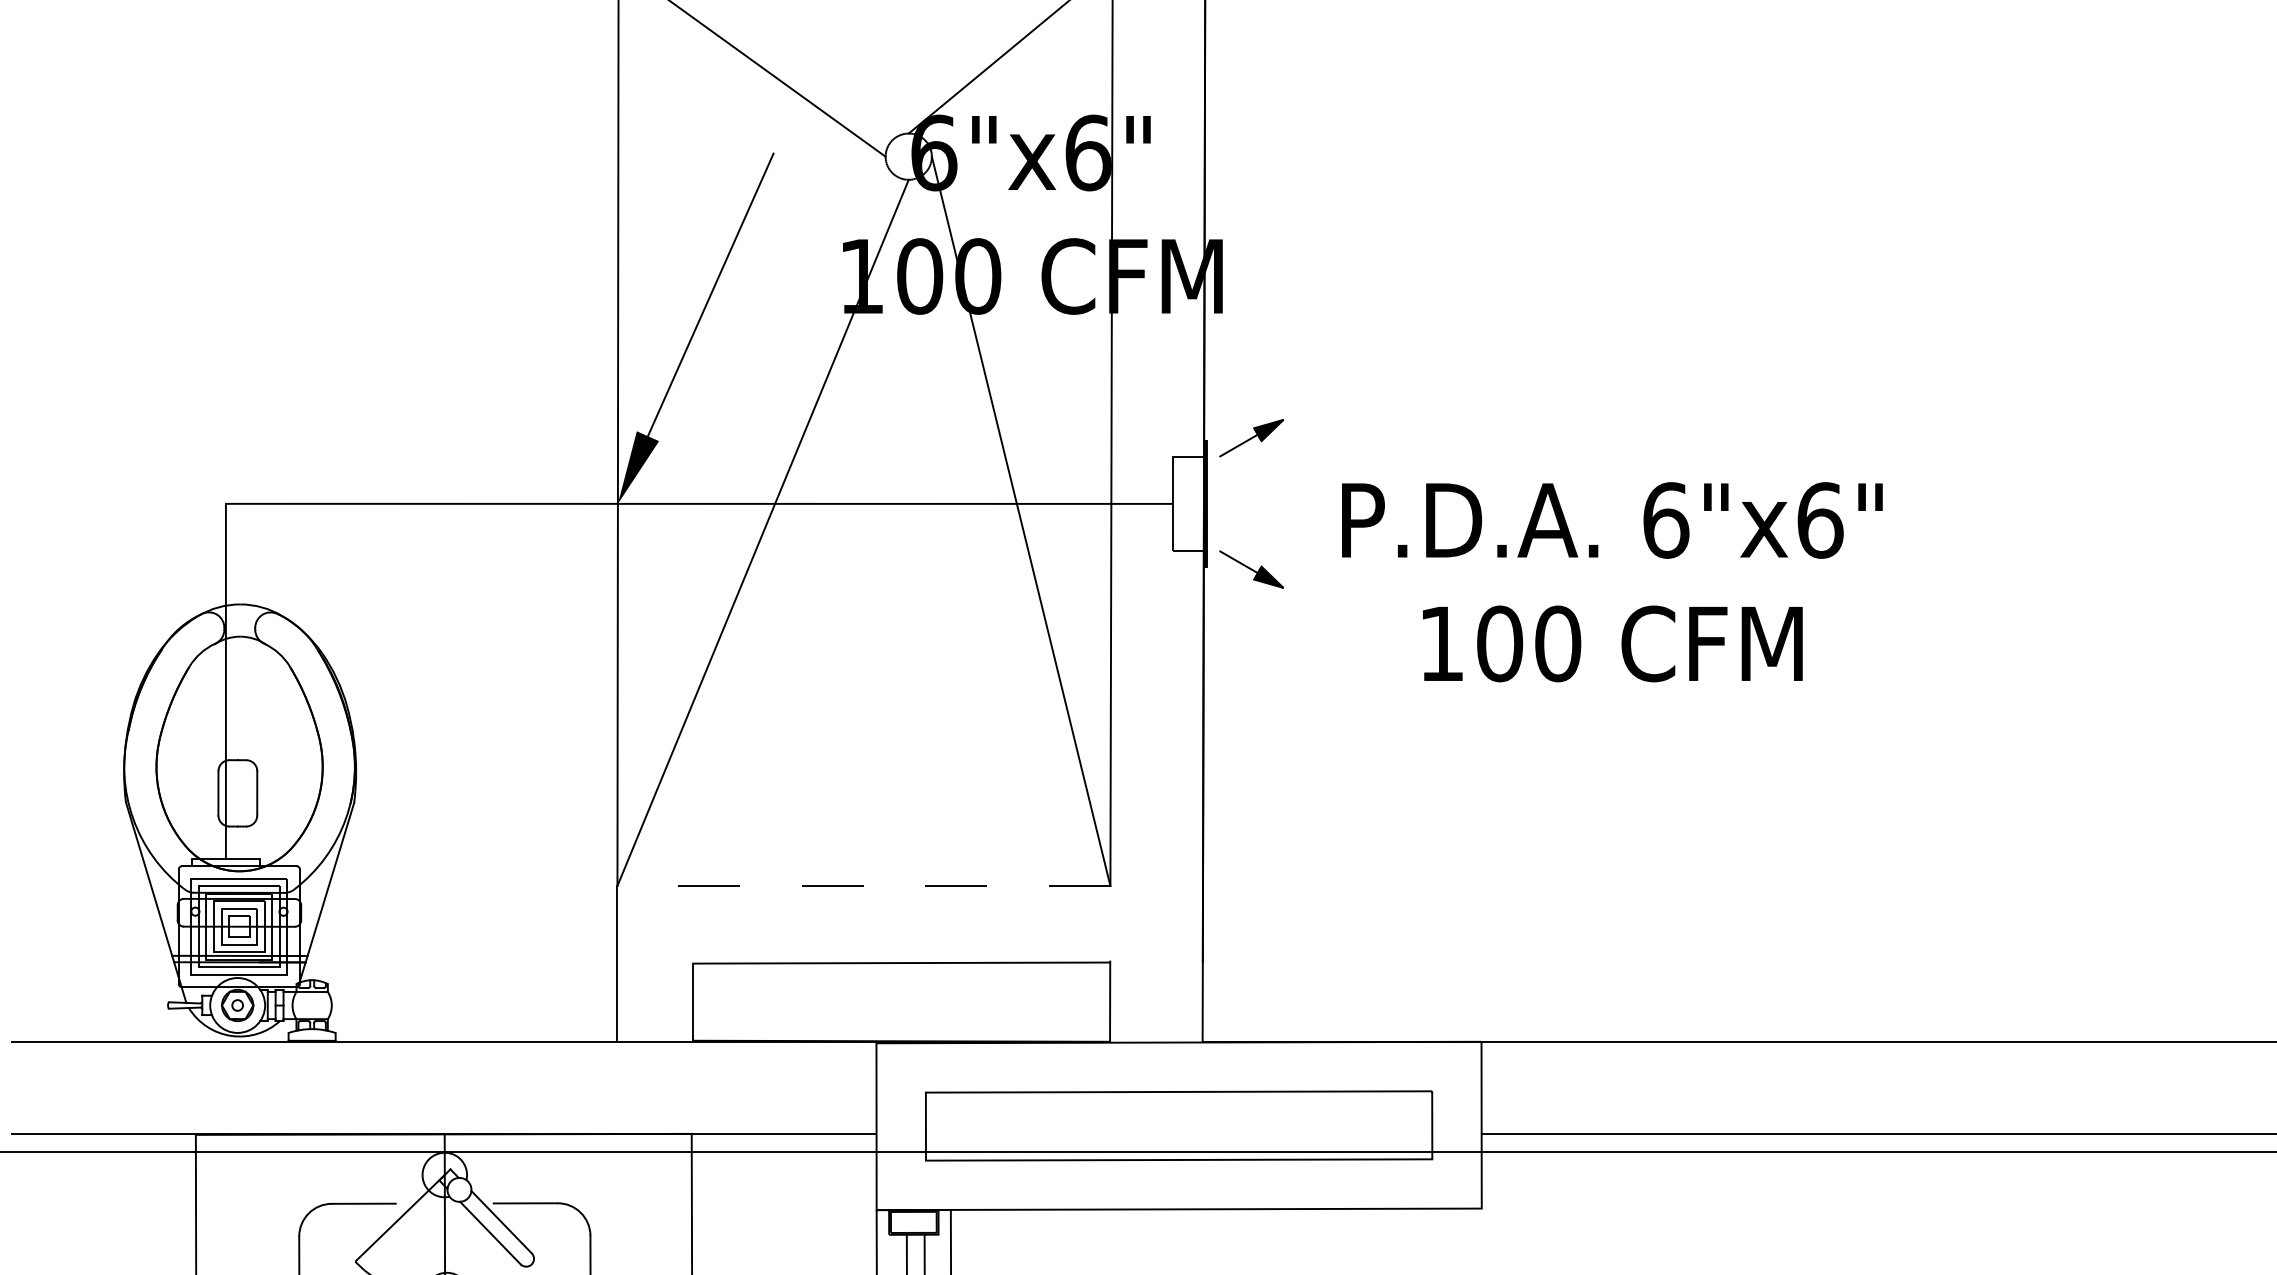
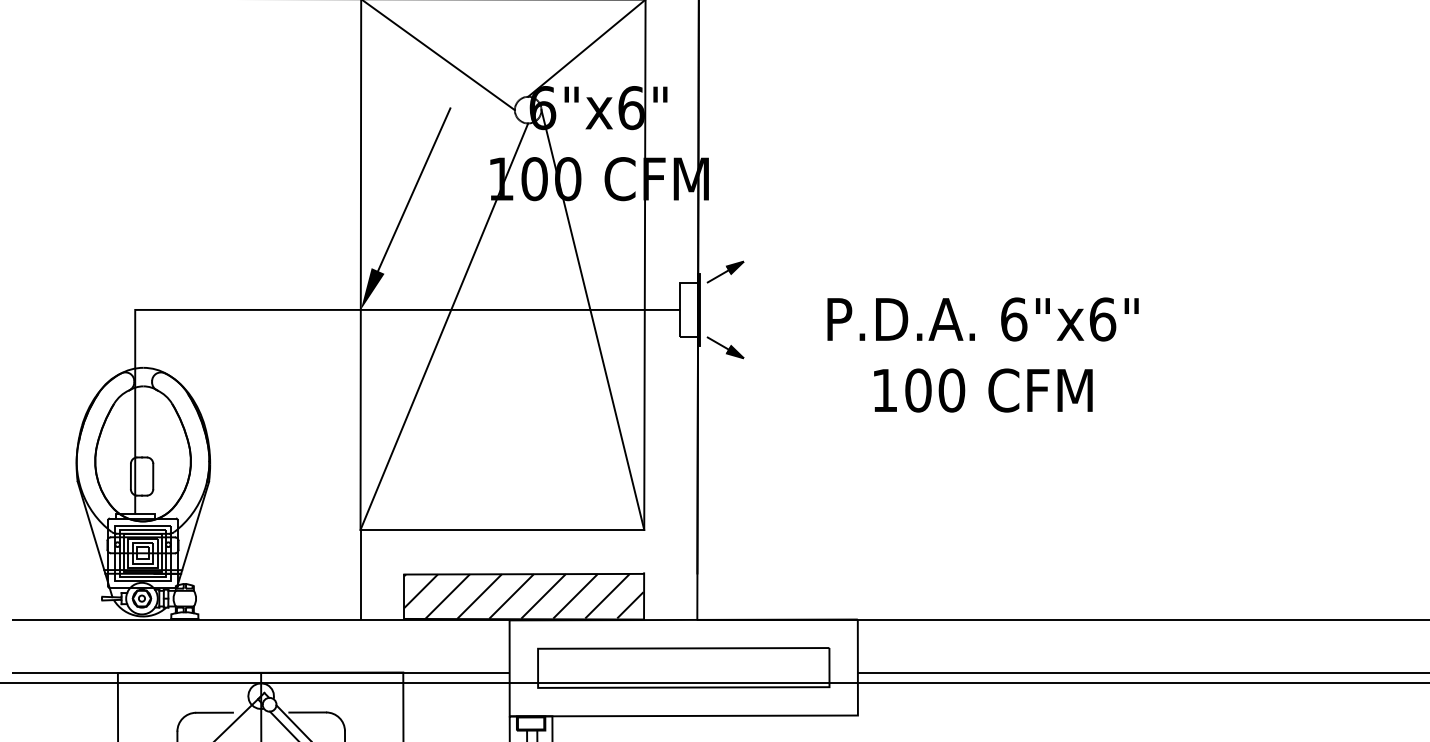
text: (1611, 581) -> (982, 354), moved
line: (864, 885) -> (502, 529), dashed -> solid
hatch: (900, 1000) -> (523, 595), added

